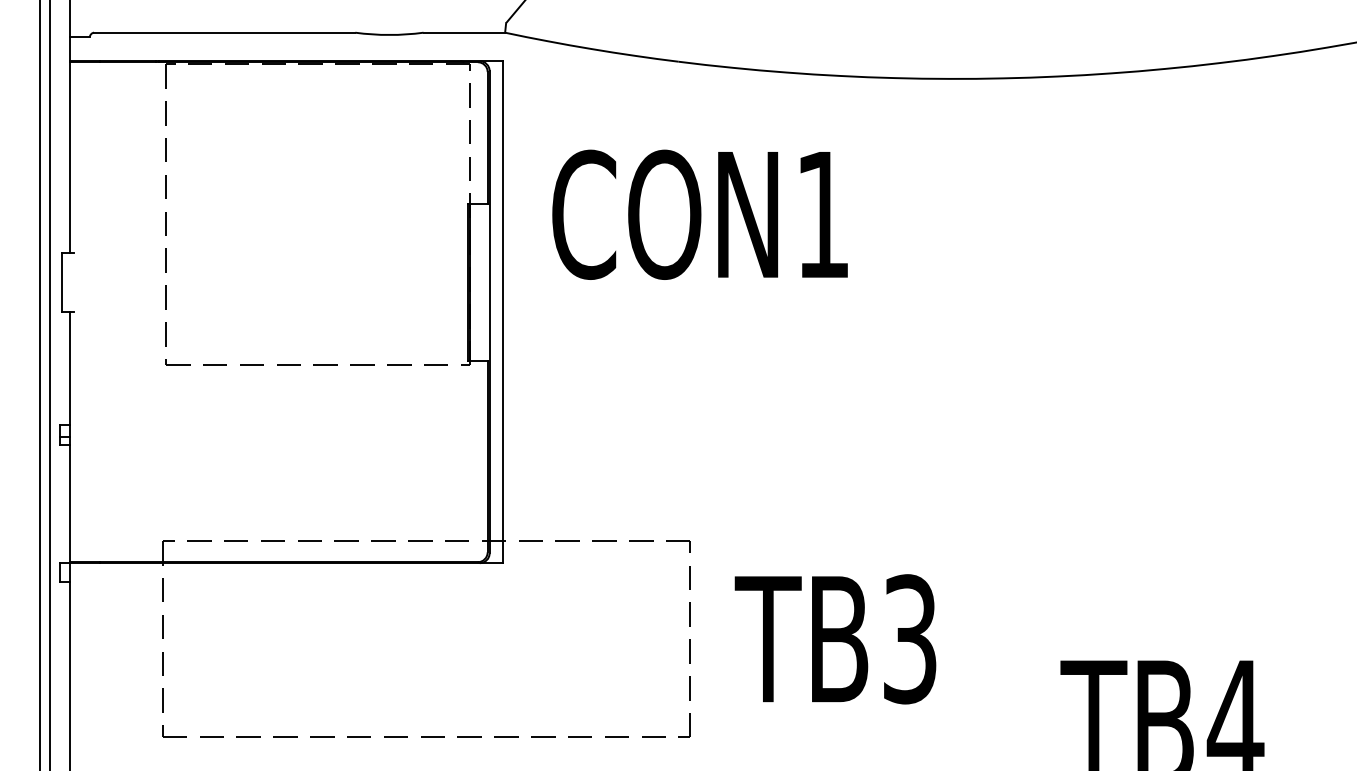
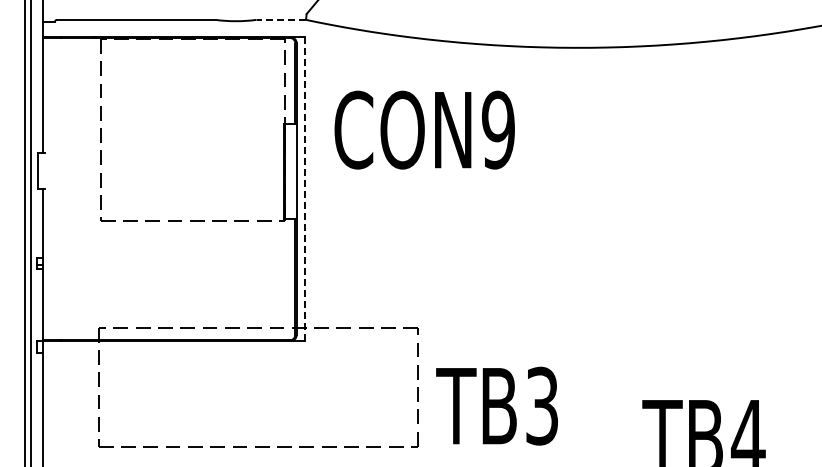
line: (464, 32) -> (281, 19), solid -> dashed
text: (821, 213) -> (497, 129), CON1 -> CON9
line: (502, 312) -> (304, 189), solid -> dashed
text: (834, 638) -> (496, 405), moved

